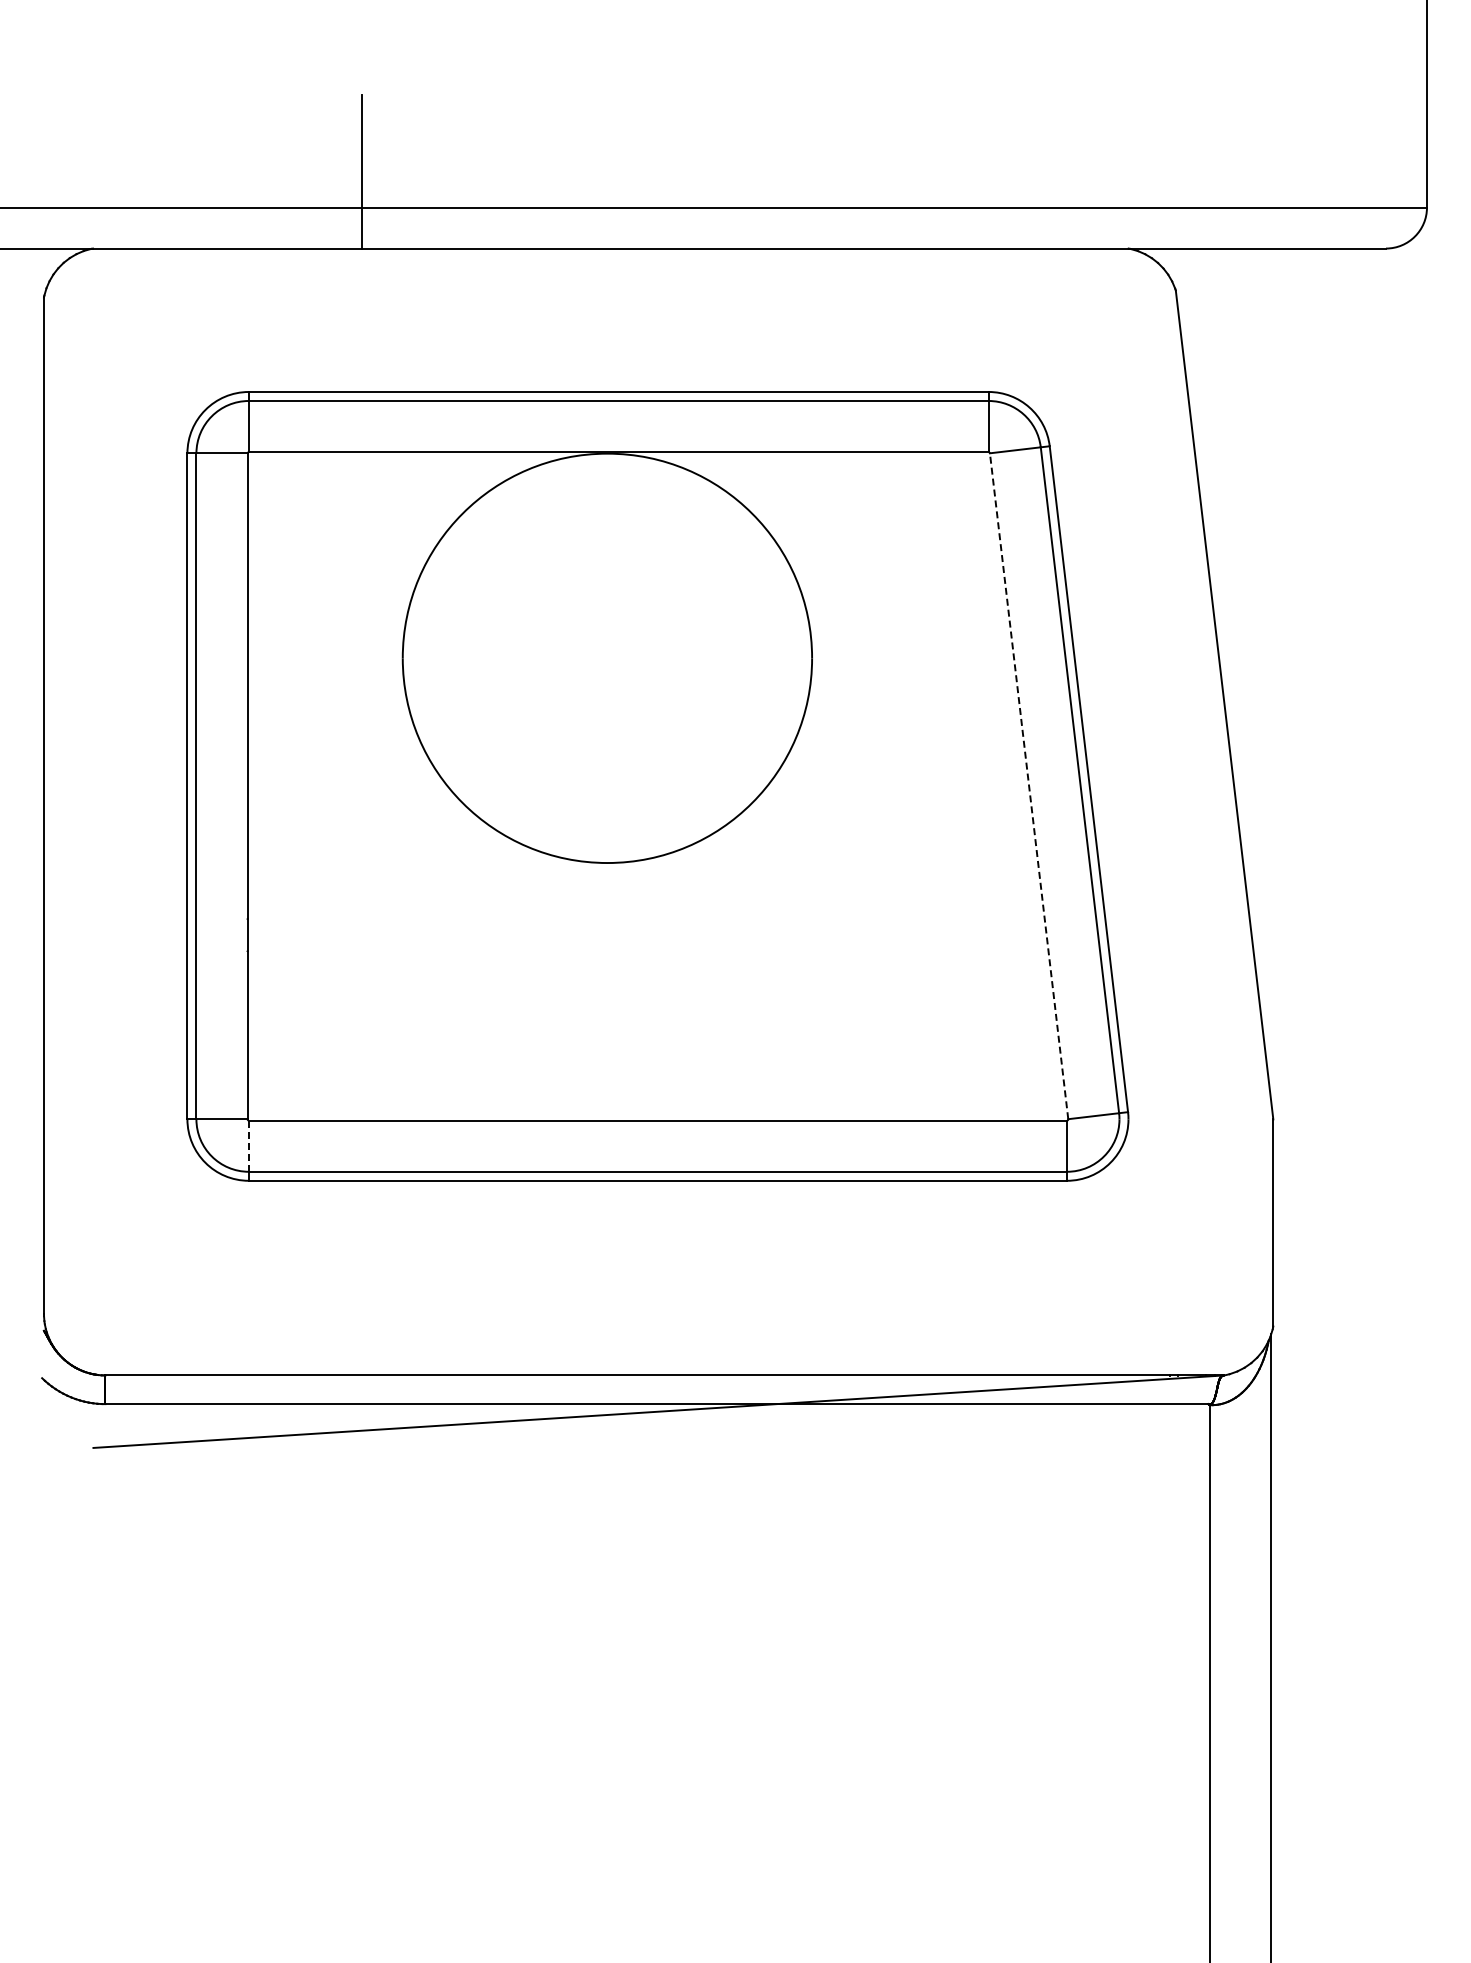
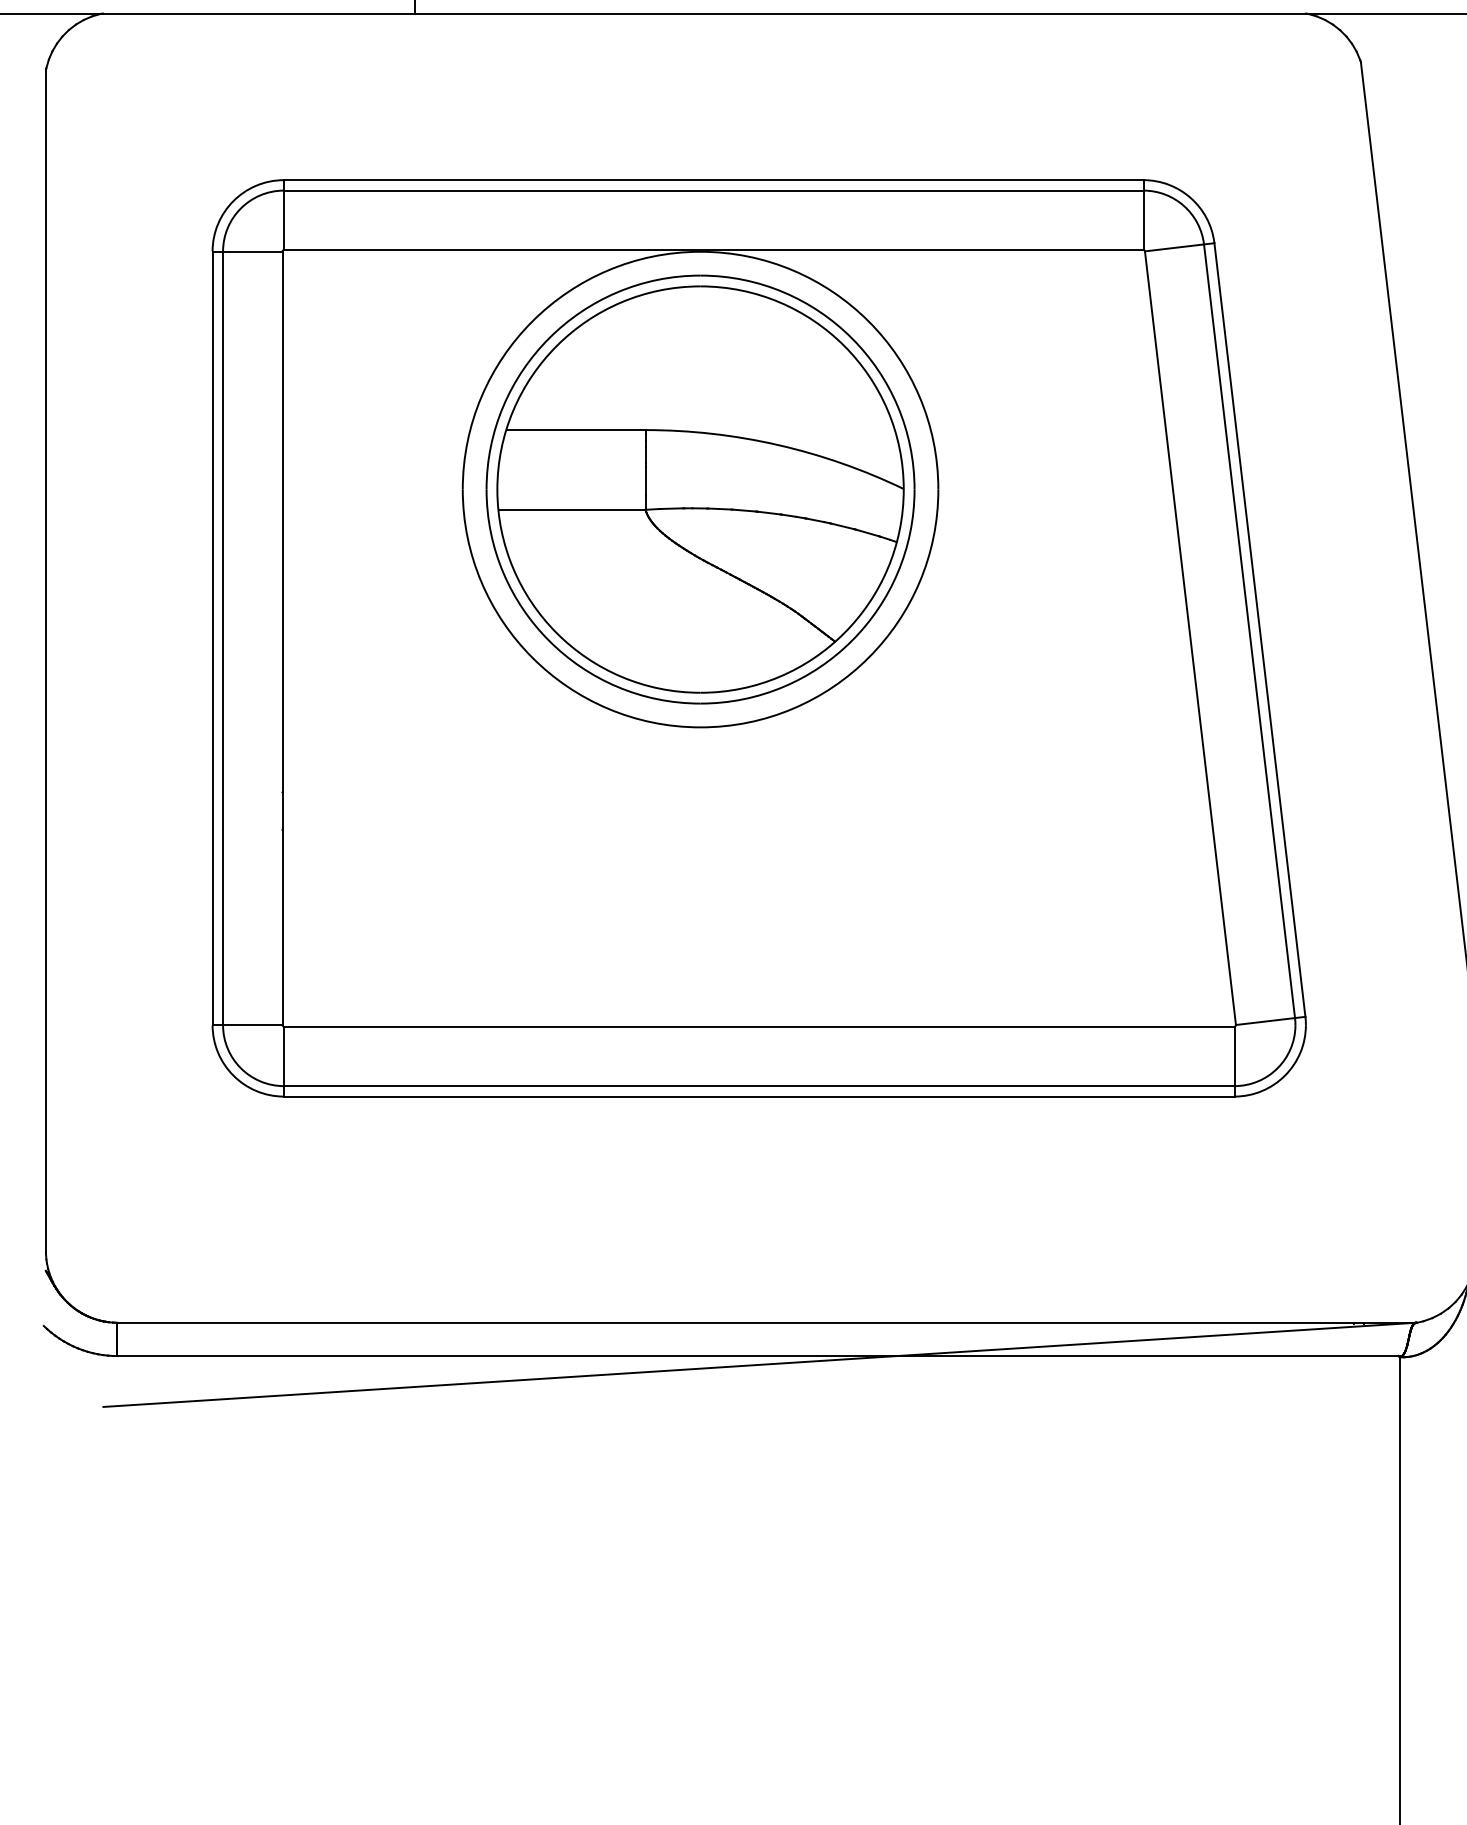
part: (607, 658) -> (700, 489), added
line: (1029, 785) -> (1190, 637), dashed -> solid
line: (248, 1146) -> (283, 1056), dashed -> solid

